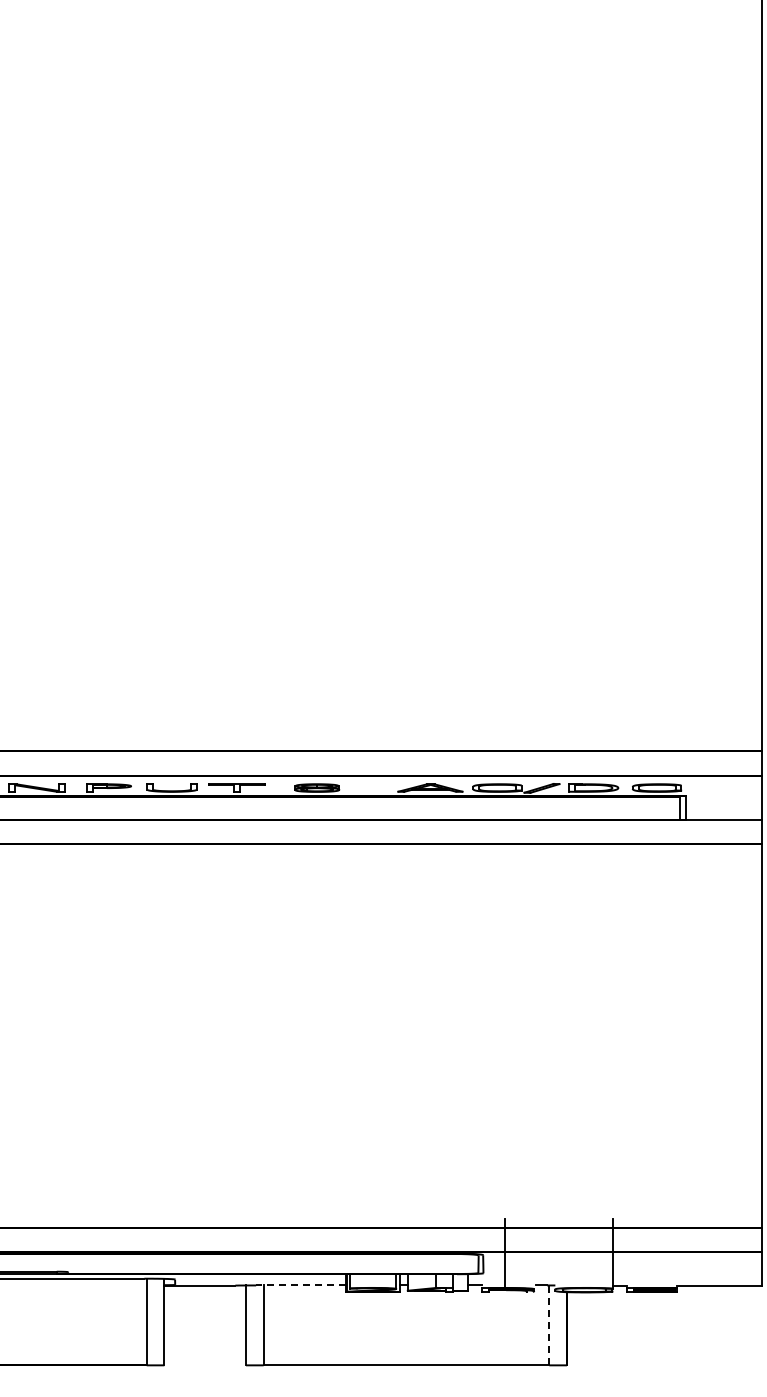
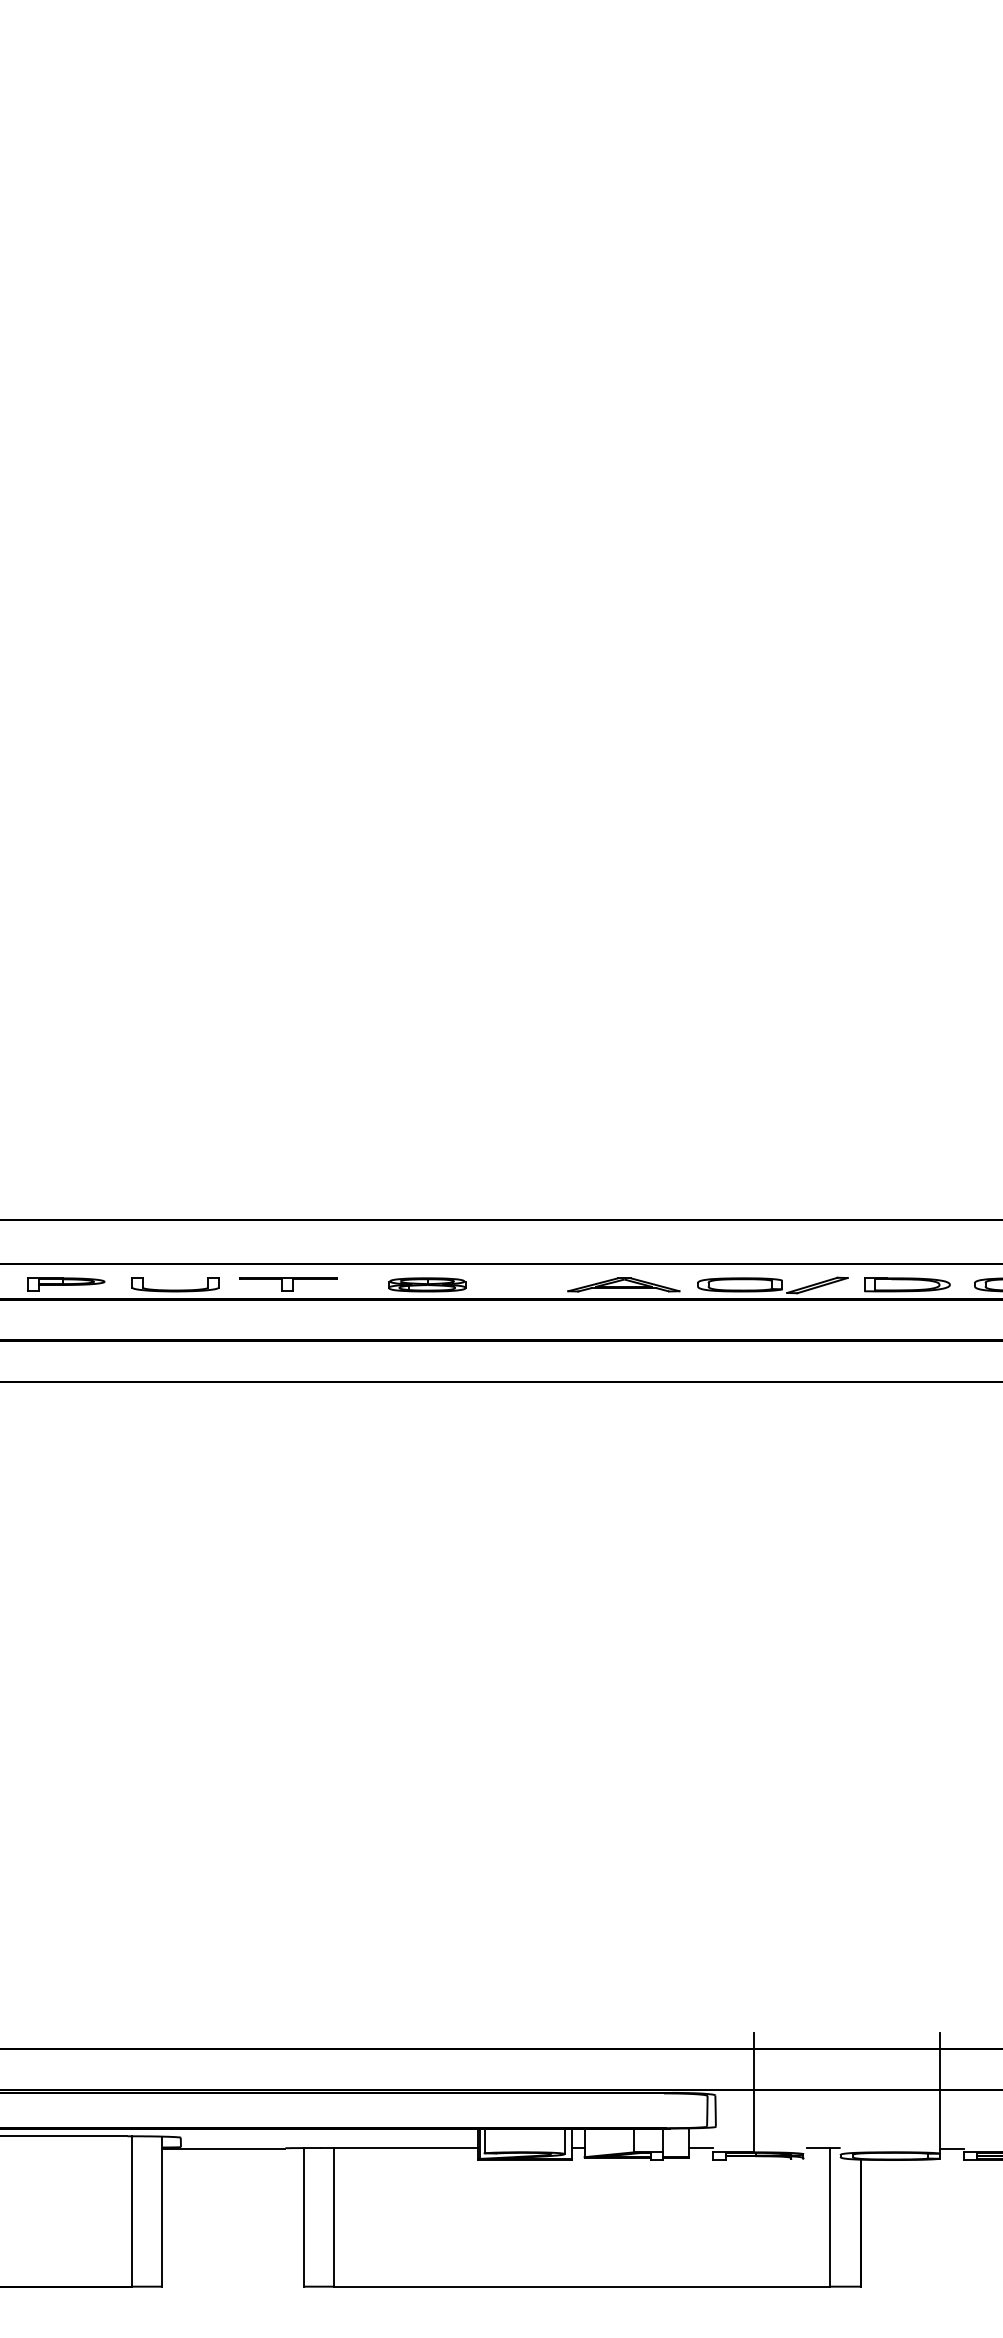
line: (300, 1285) -> (398, 2148), dashed -> solid
line: (549, 1325) -> (830, 2217), dashed -> solid

